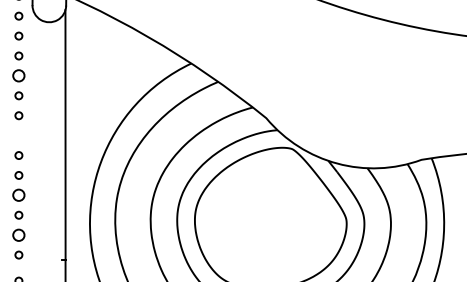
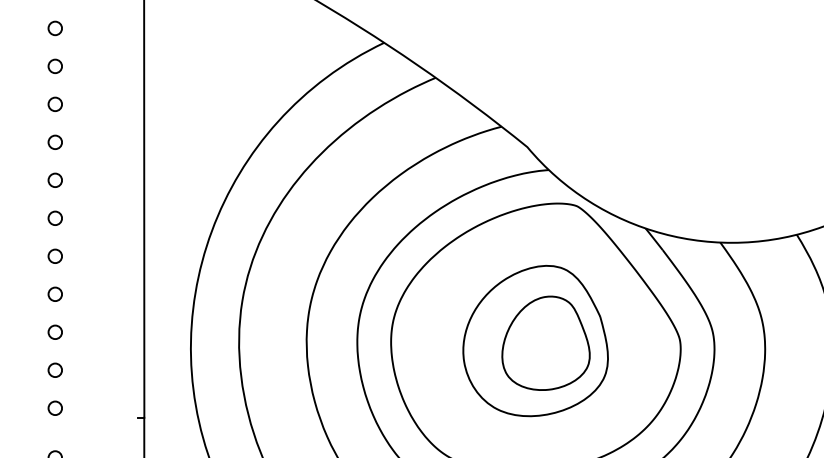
circle: (18, 75) -> (54, 65), size x0.62
circle: (18, 135) -> (54, 180), added
circle: (18, 195) -> (54, 294), size x0.62
part: (270, 219) -> (535, 340), added
circle: (18, 234) -> (54, 369), size x0.62

